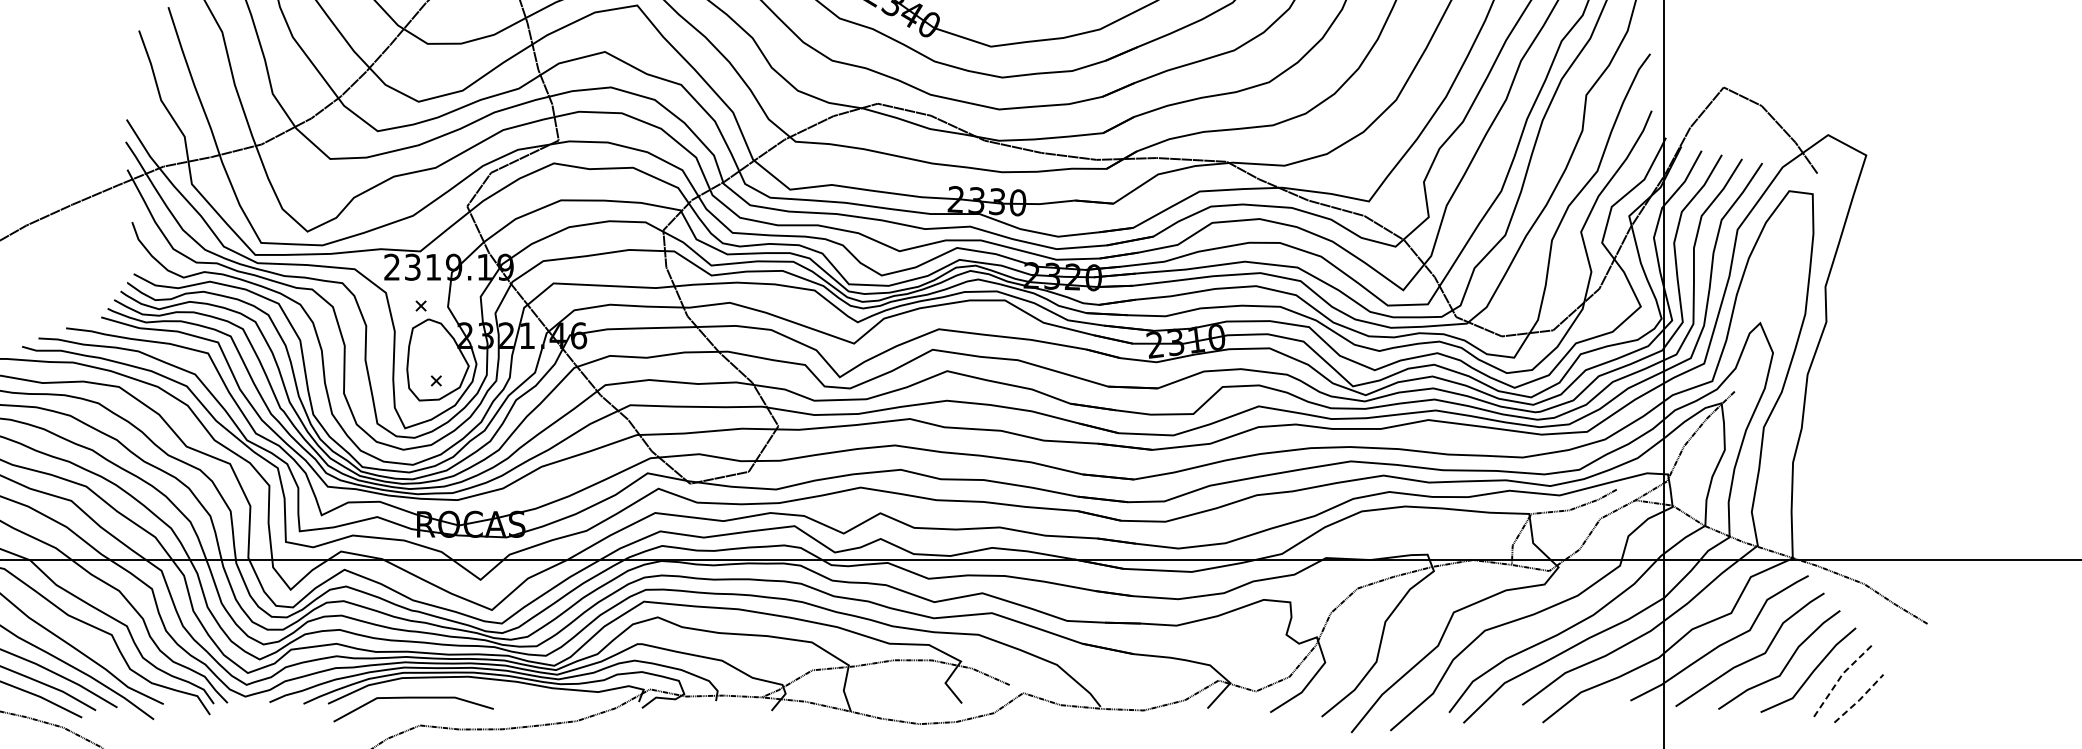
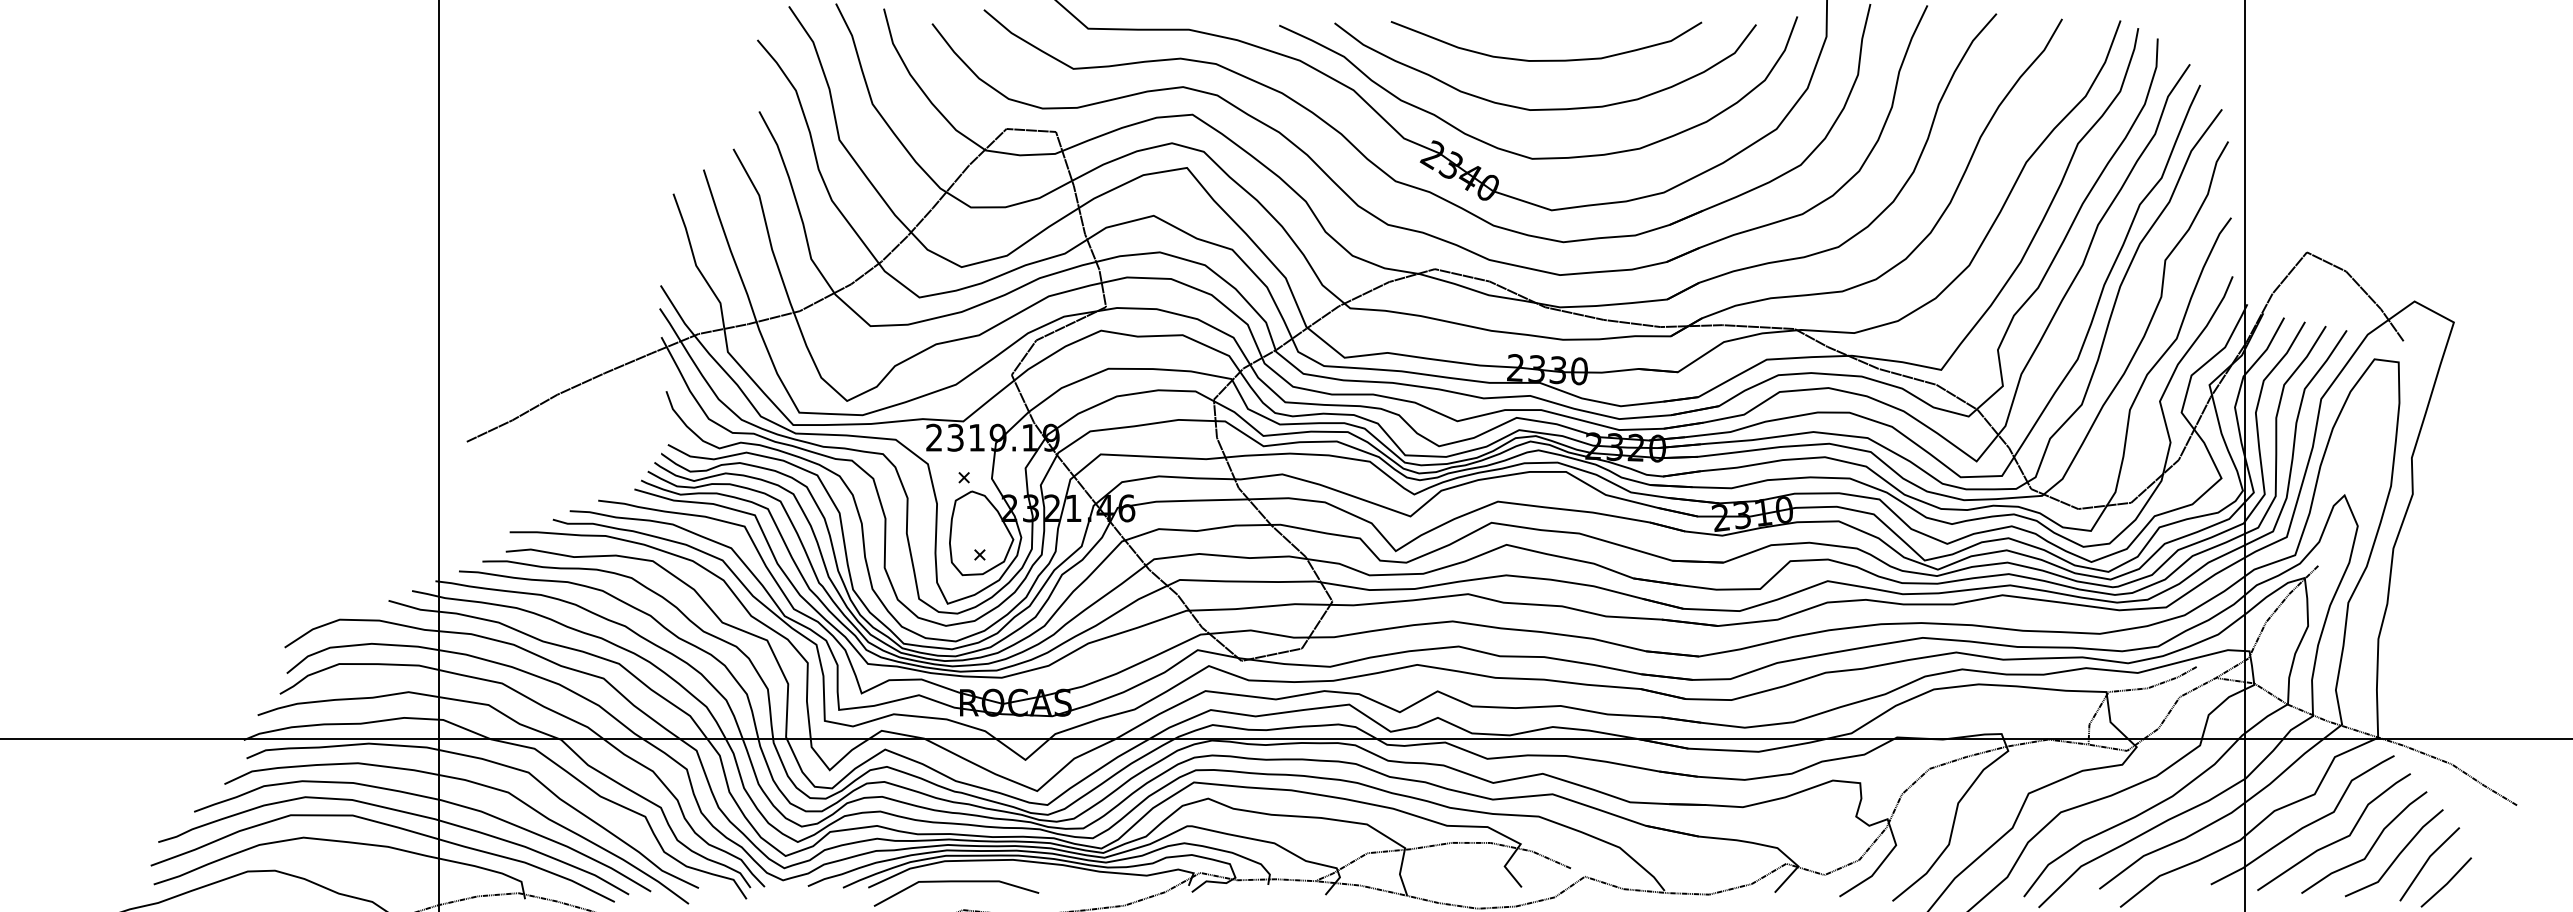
line: (1839, 678) -> (2426, 861), dashed -> solid
line: (1859, 699) -> (2446, 883), dashed -> solid

